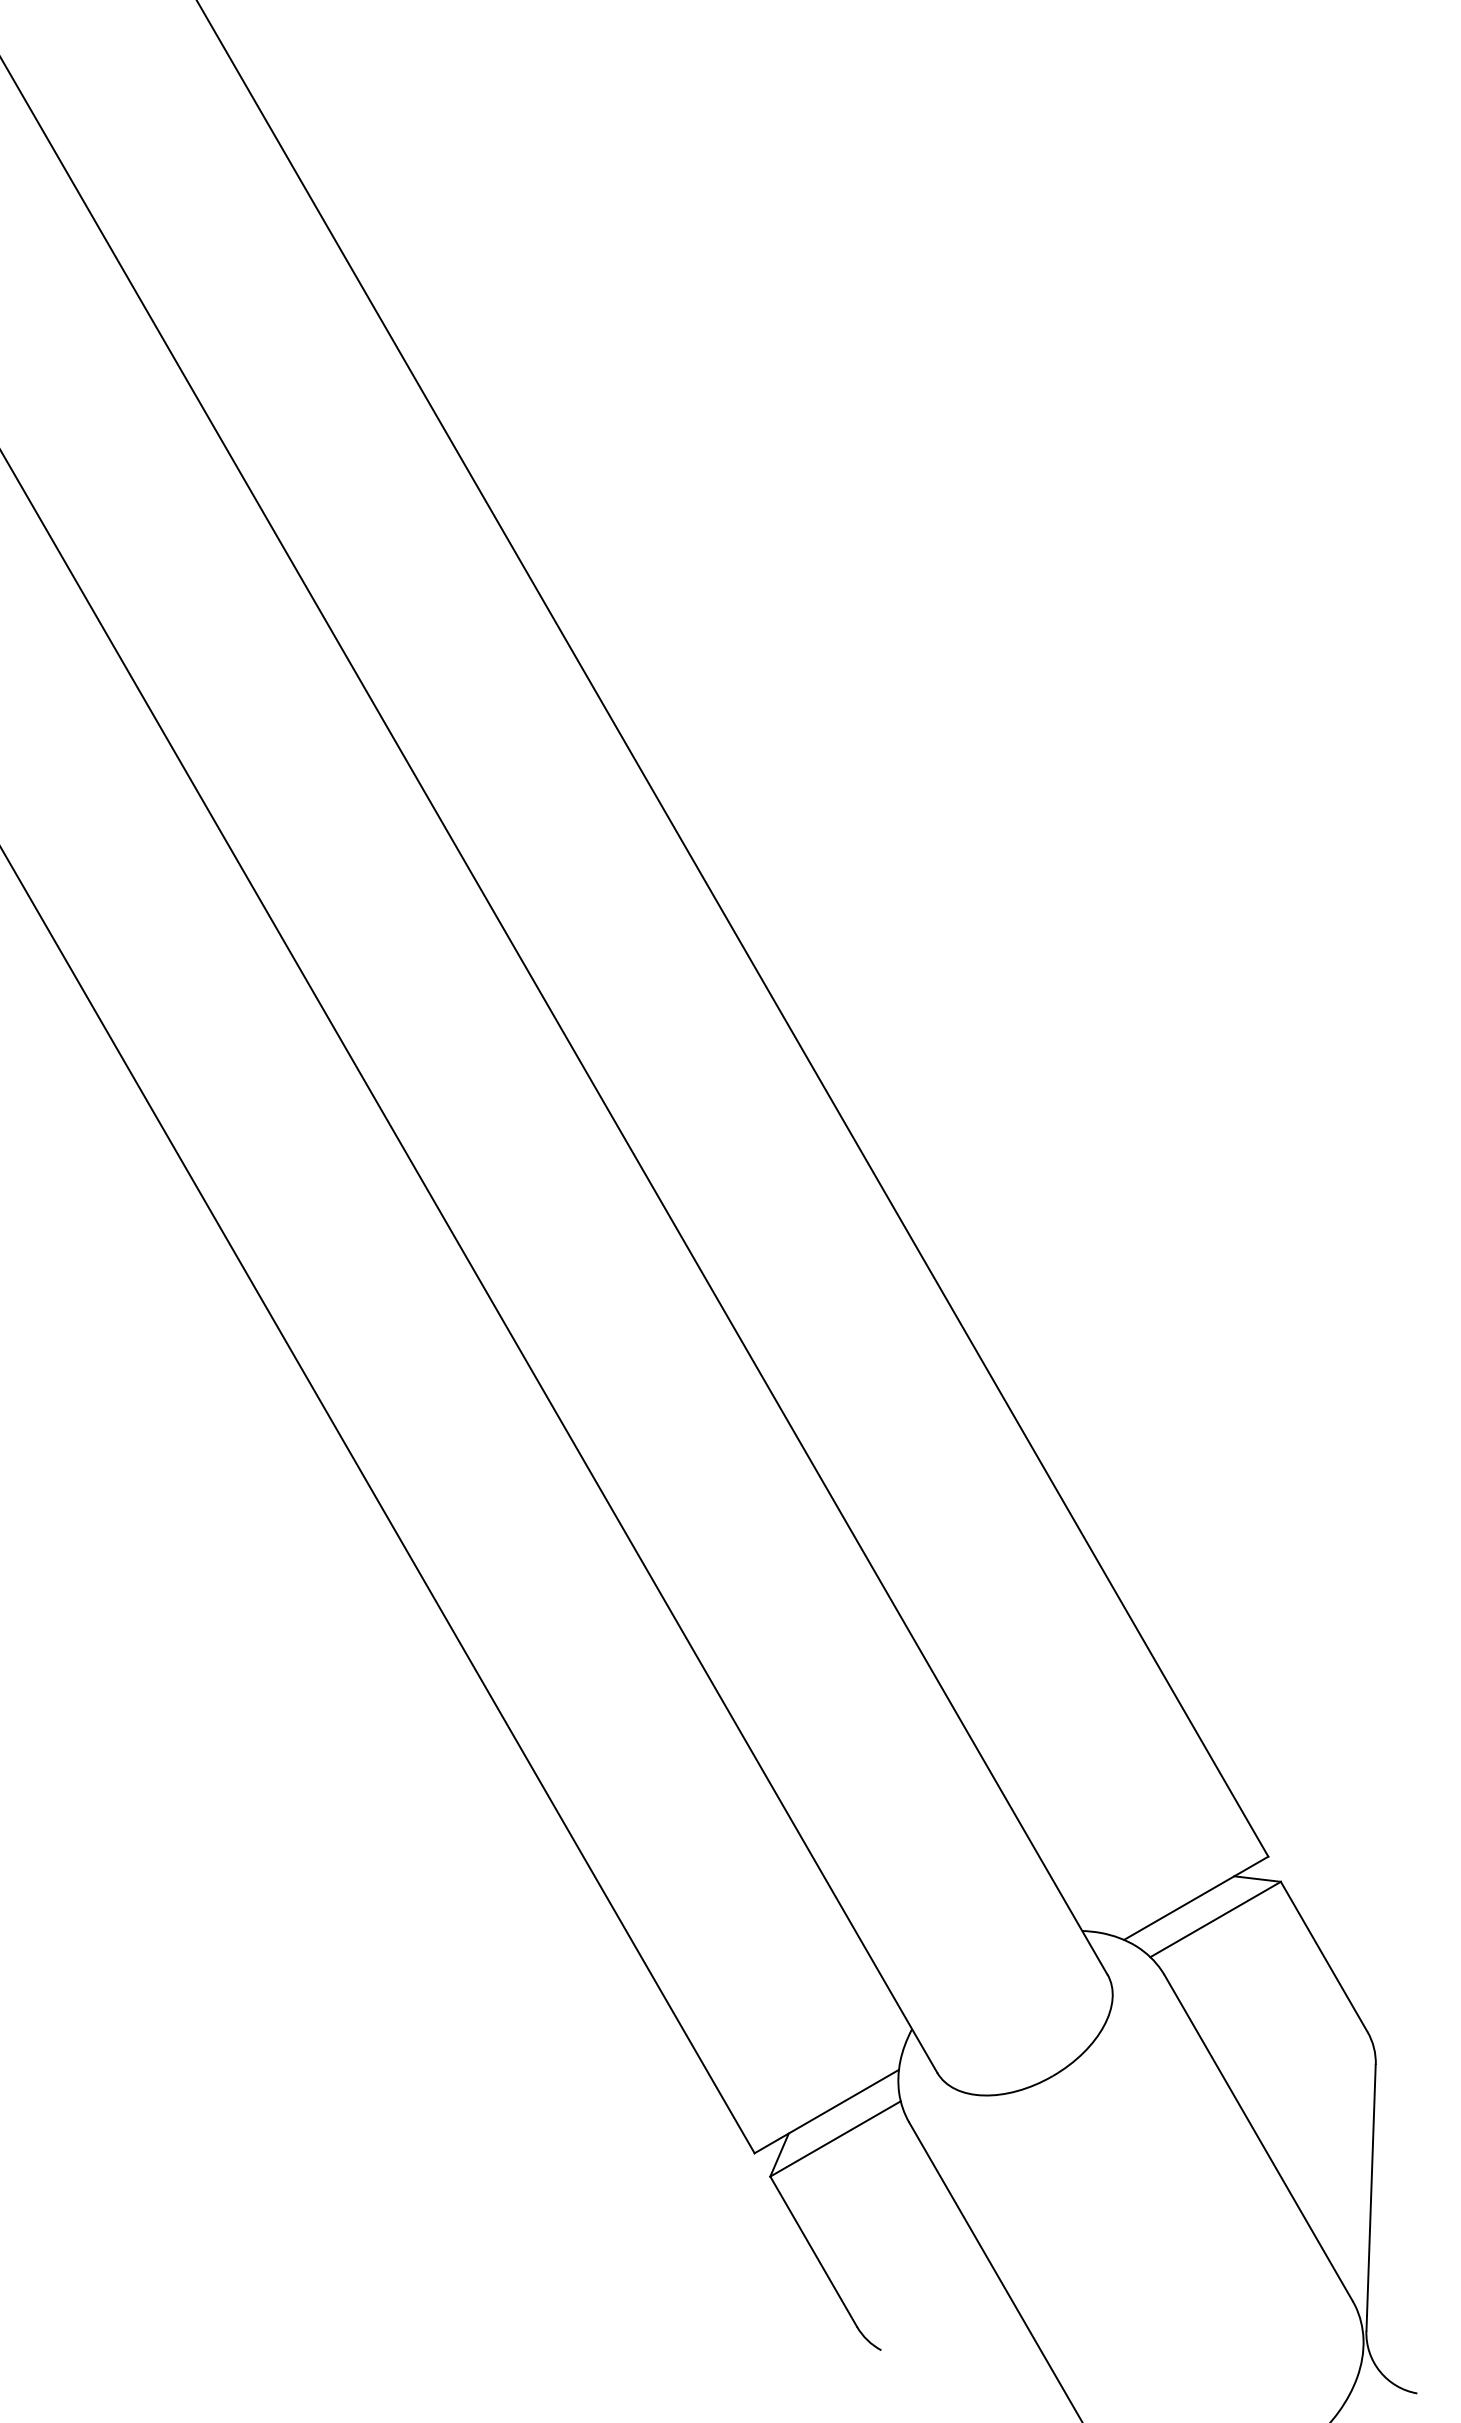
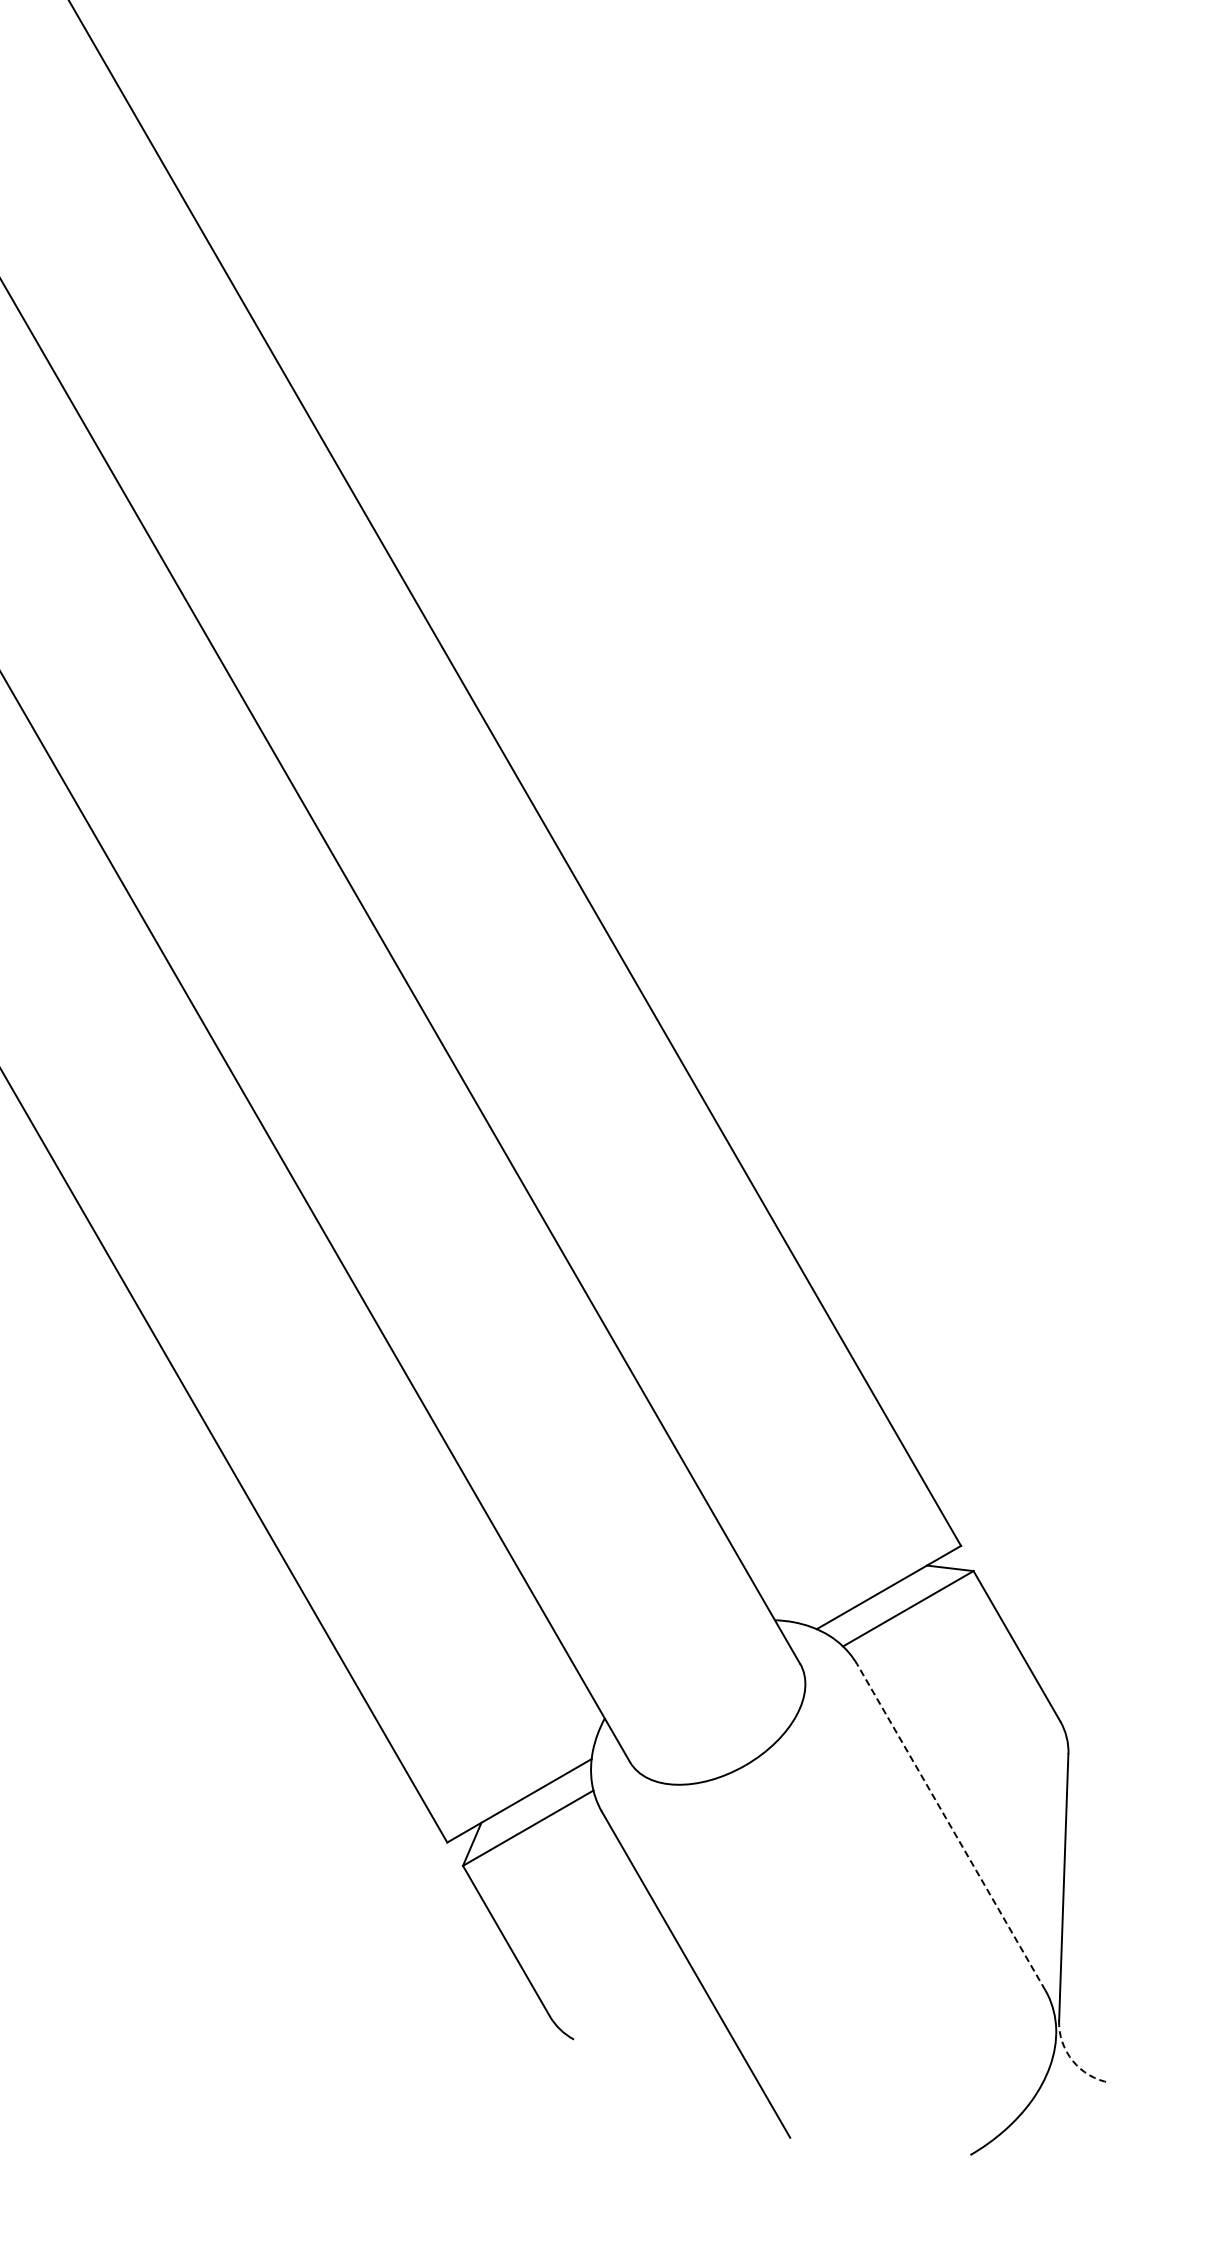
line: (1258, 2137) -> (951, 1826), solid -> dashed
arc: (1380, 2371) -> (1073, 2060), solid -> dashed

